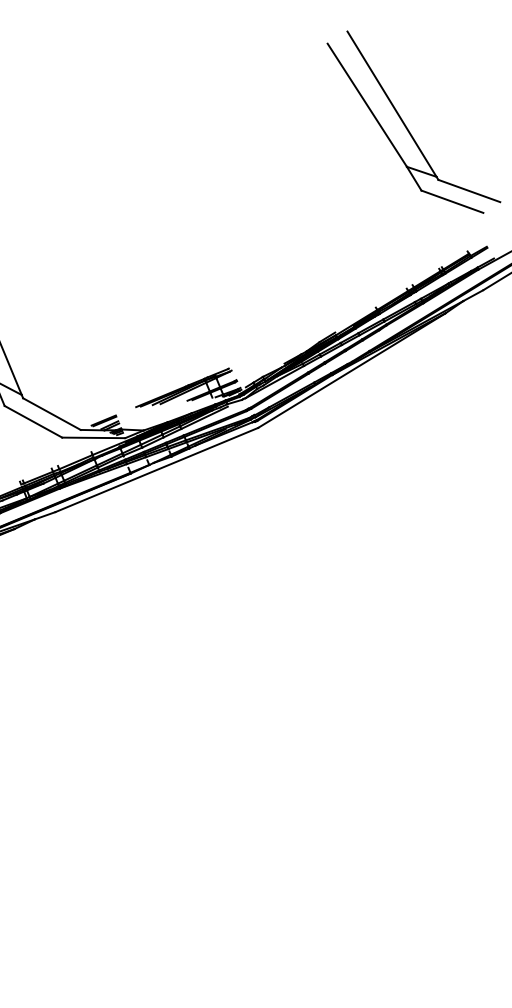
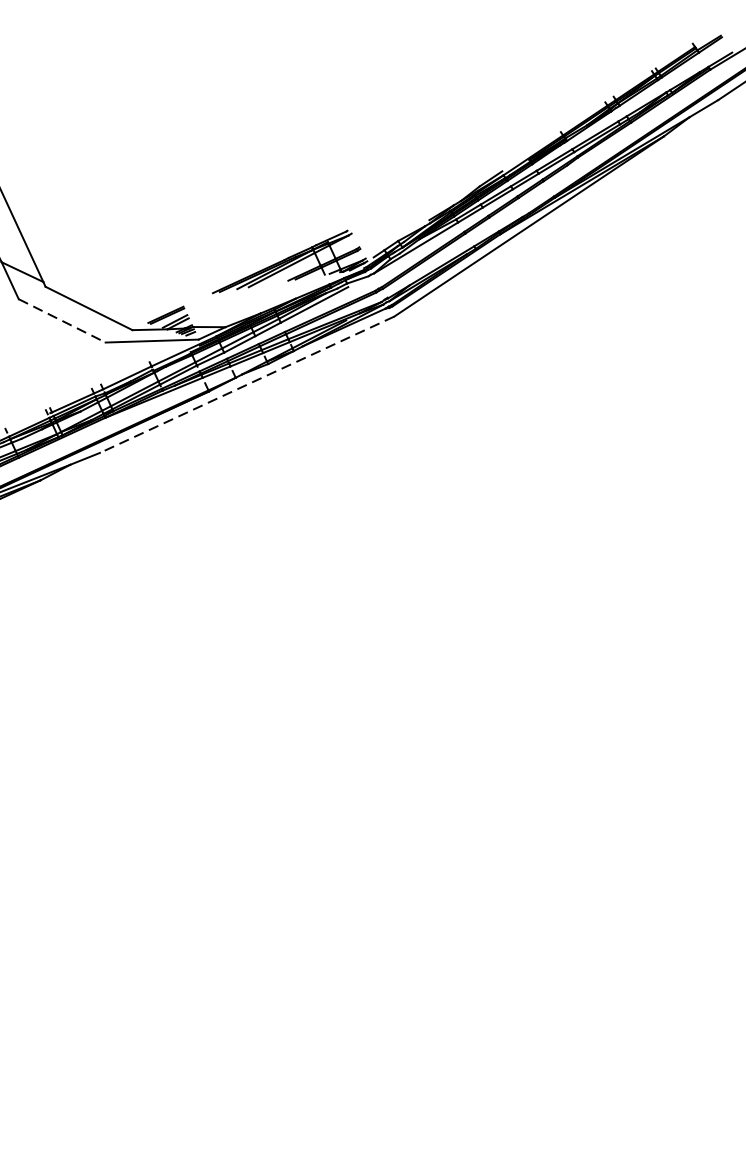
line: (33, 421) -> (62, 320), solid -> dashed
line: (156, 470) -> (246, 385), solid -> dashed

